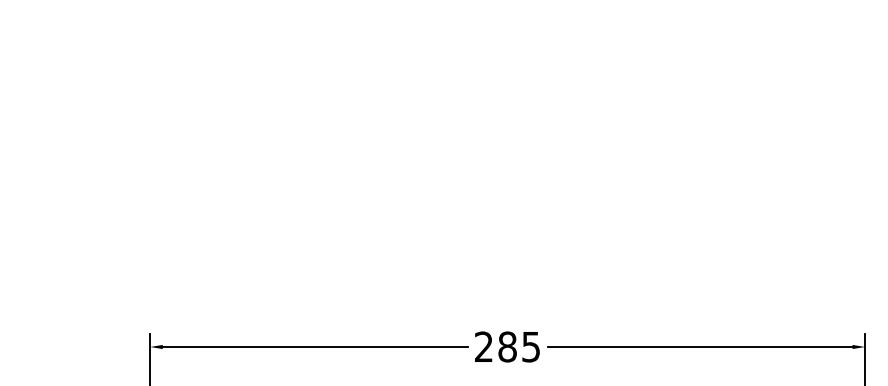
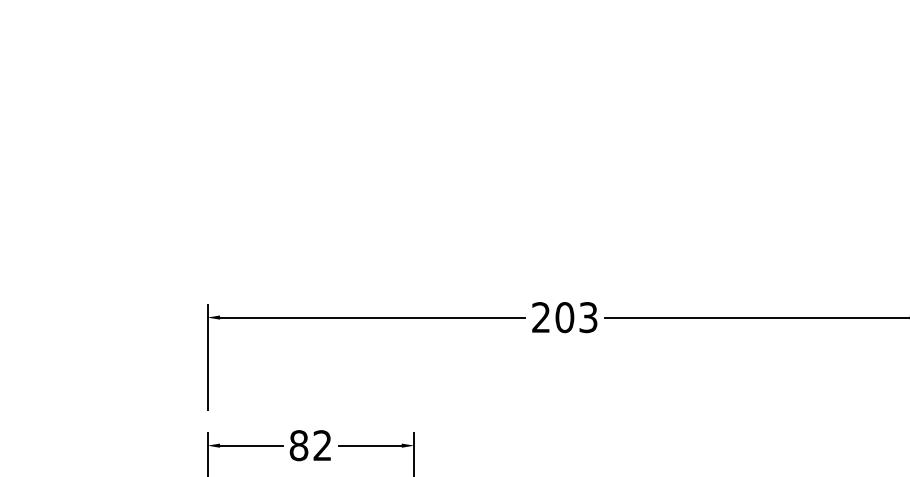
text: (519, 346) -> (576, 317), 285 -> 203

